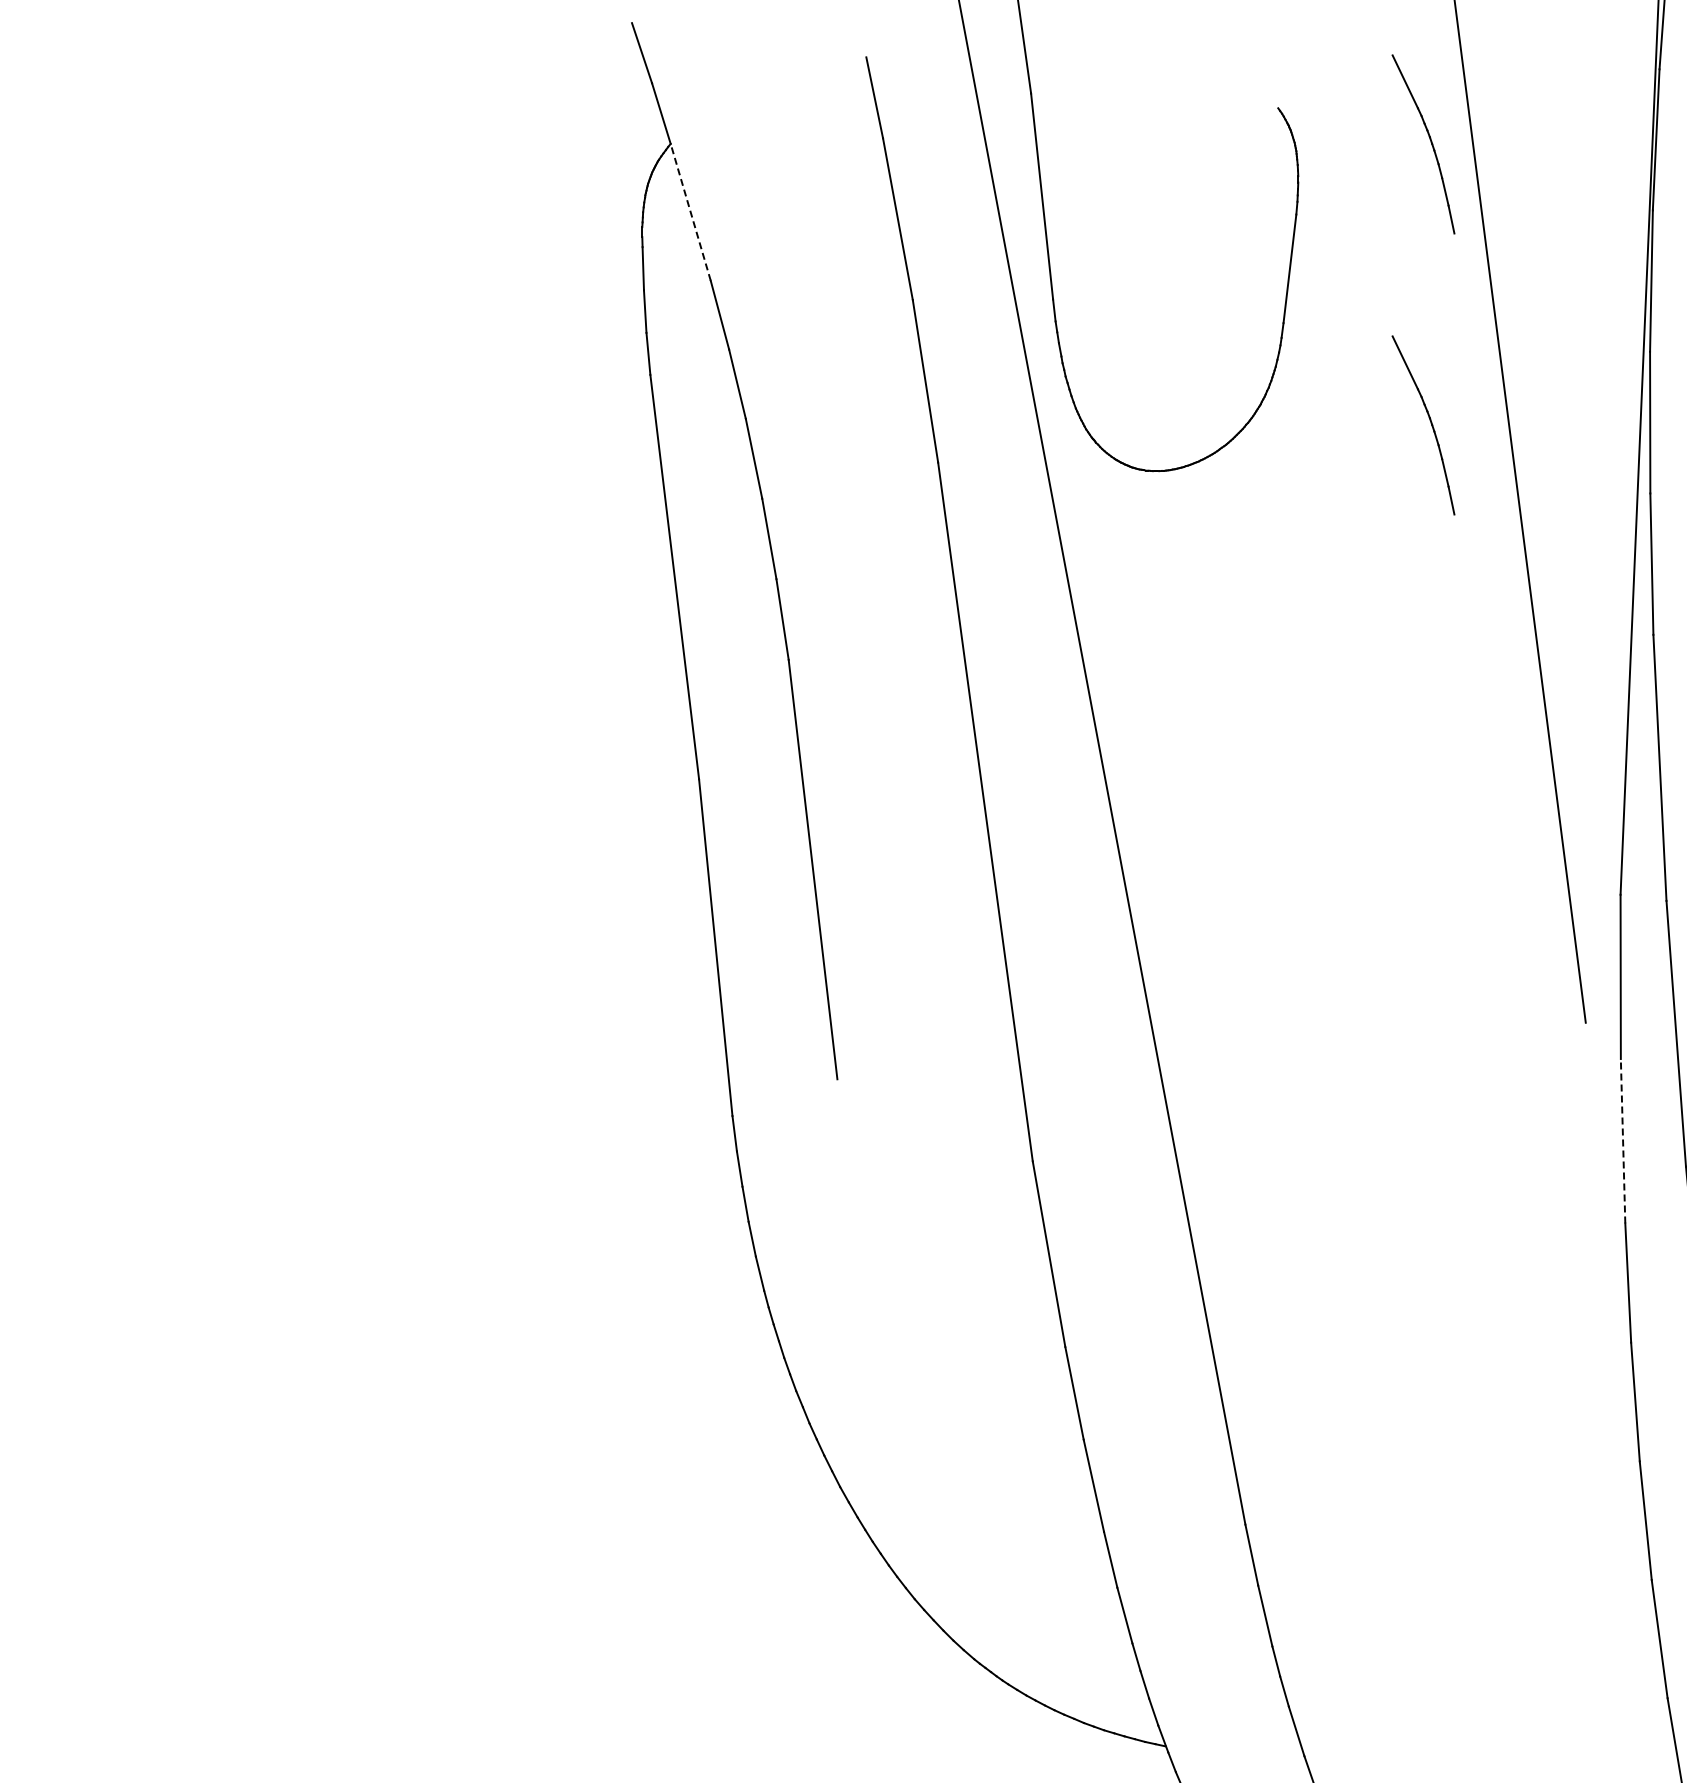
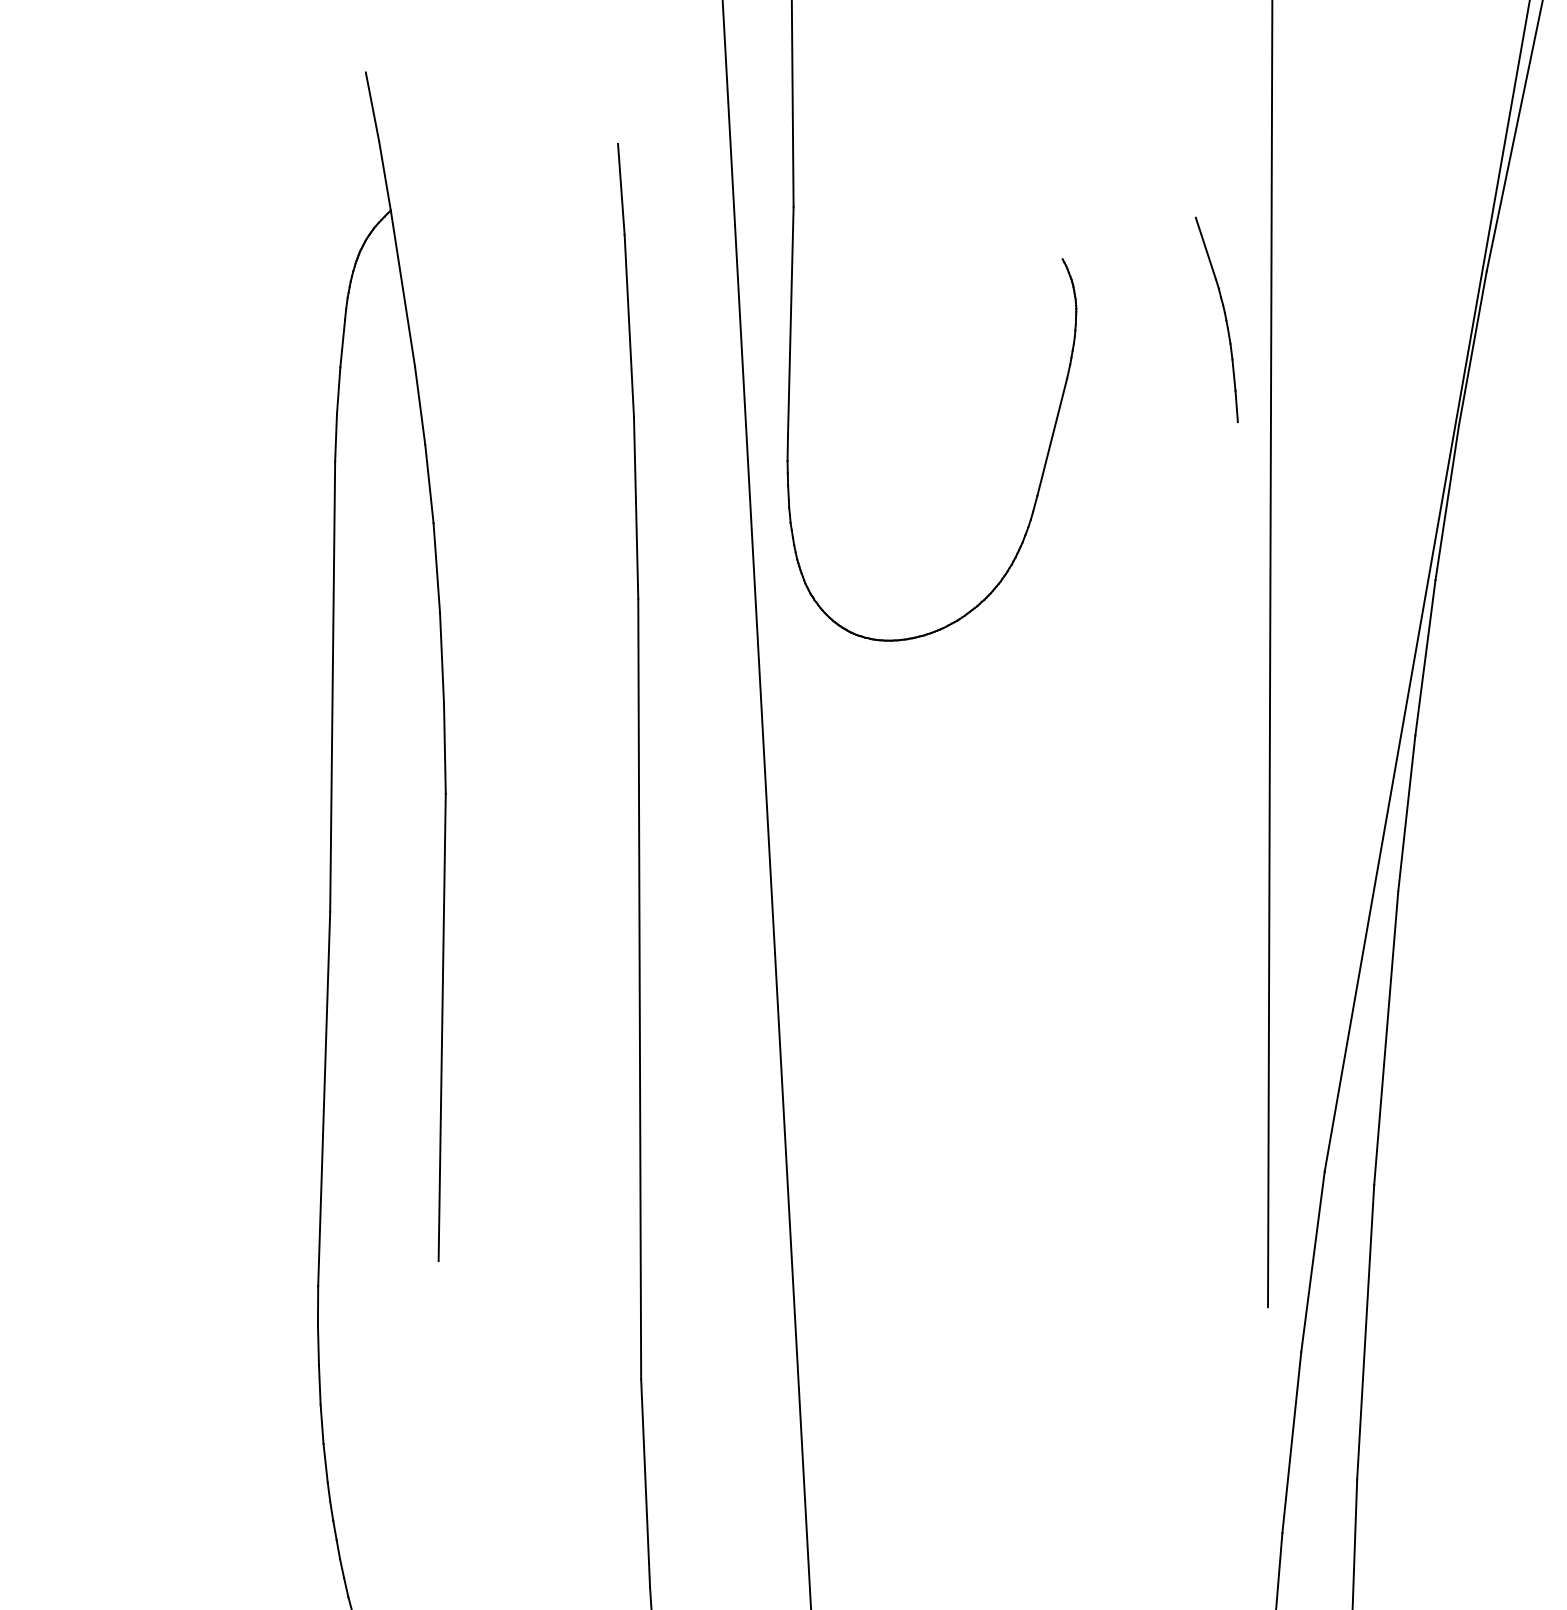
line: (690, 211) -> (402, 287), dashed -> solid
part: (1430, 423) -> (1184, 627), removed
line: (1623, 1140) -> (1292, 1441), dashed -> solid

